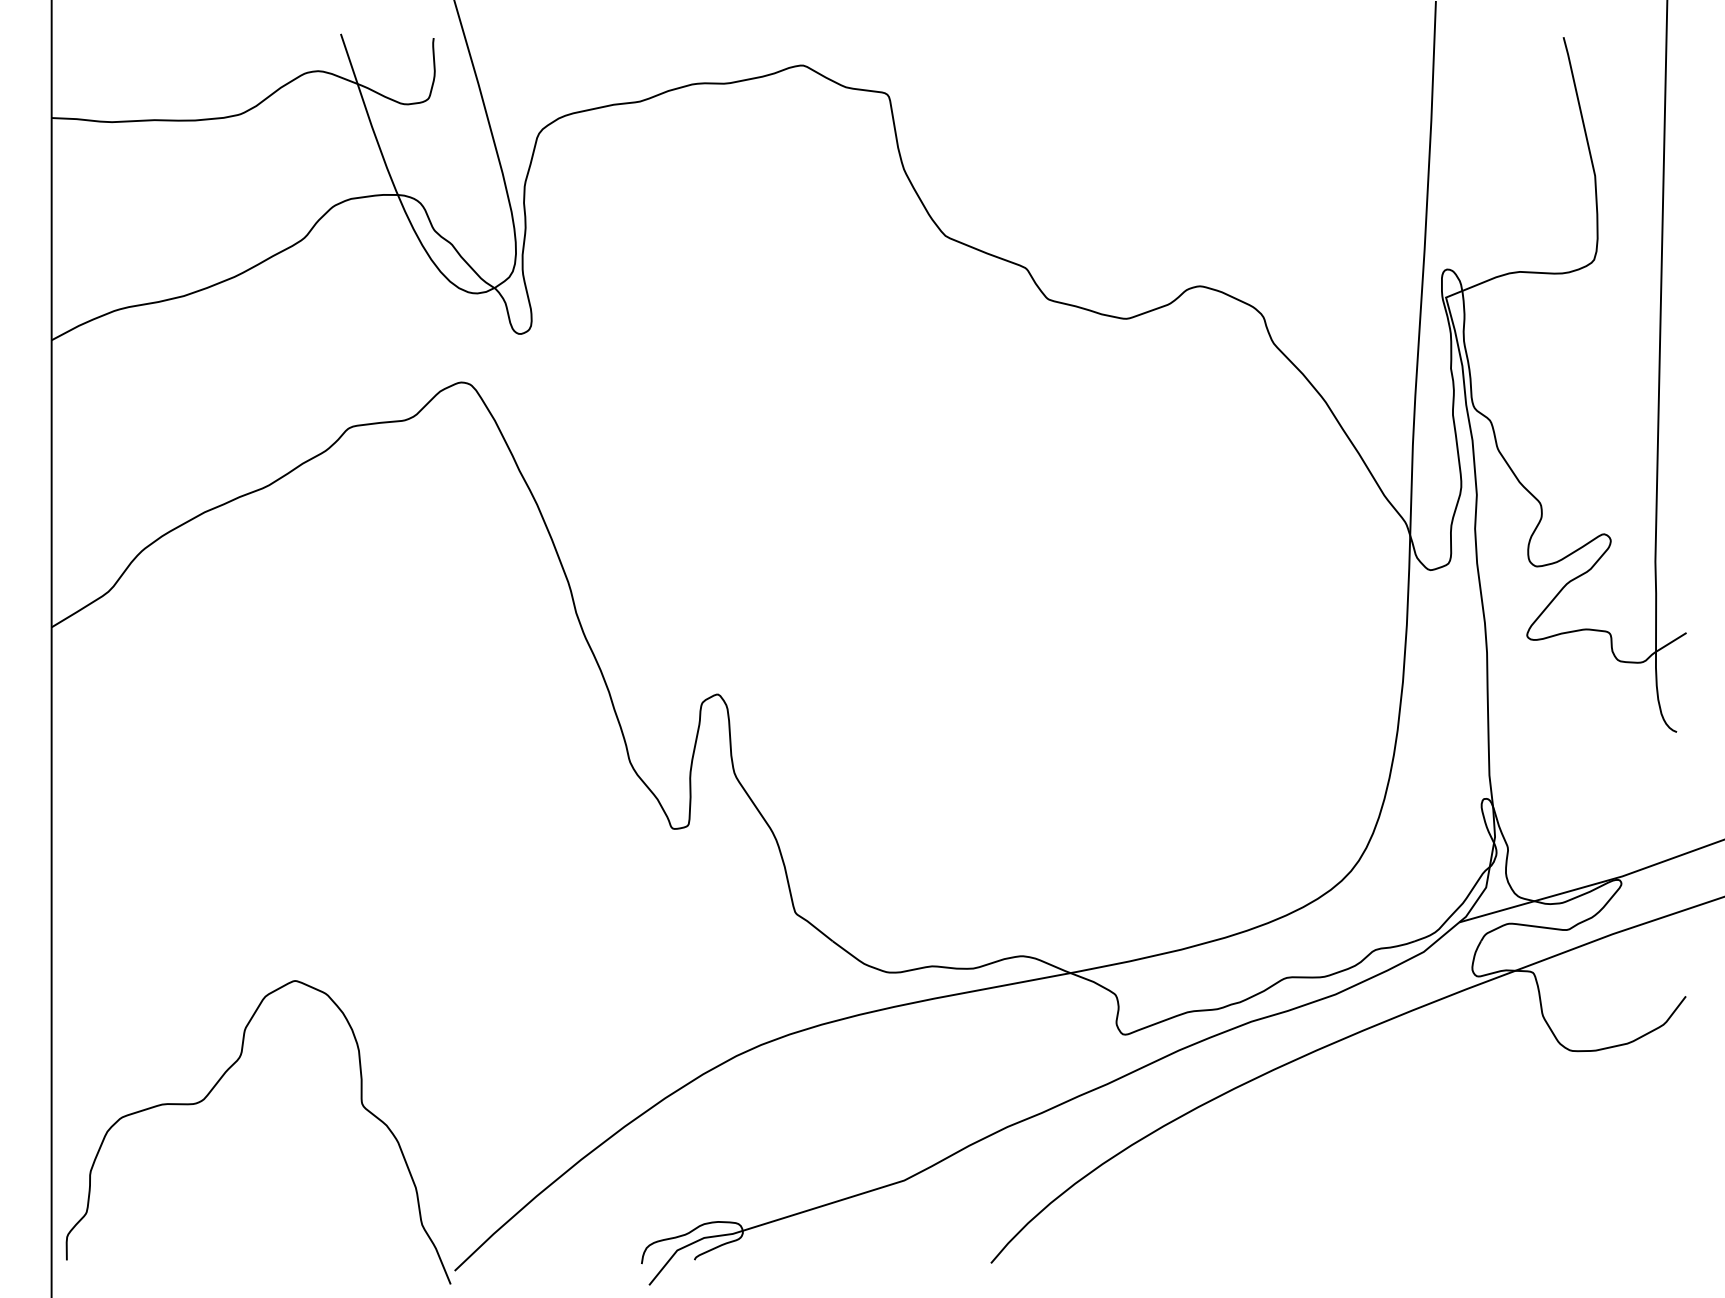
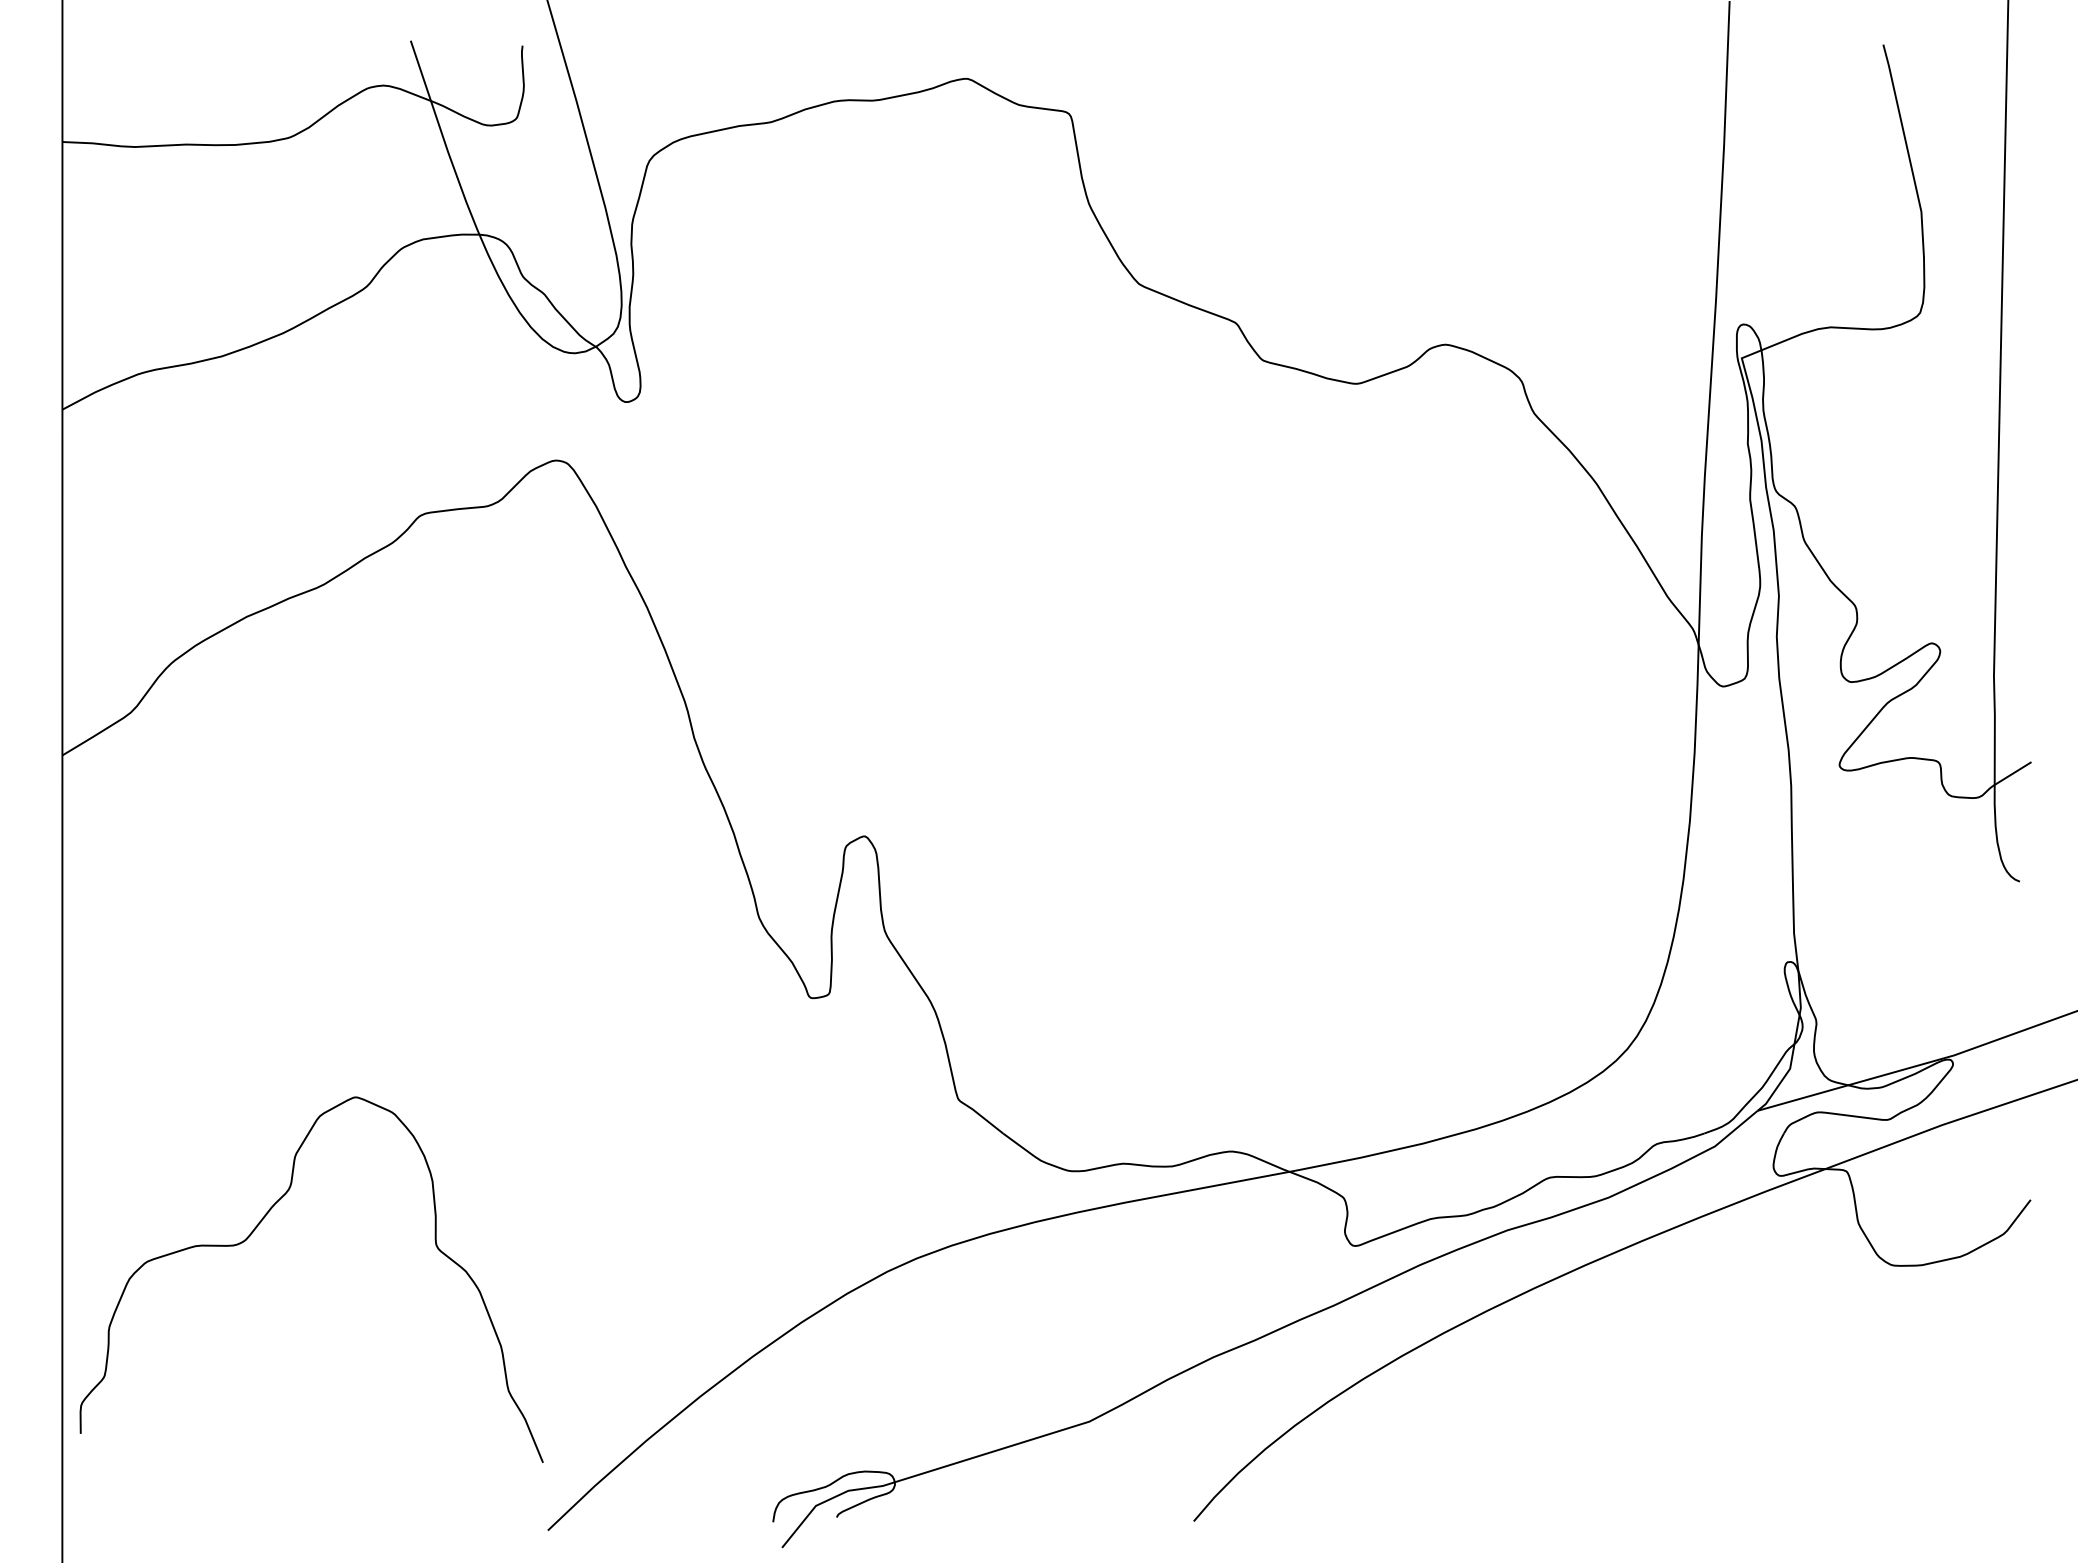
curve: (211, 1092) -> (254, 1231), moved

